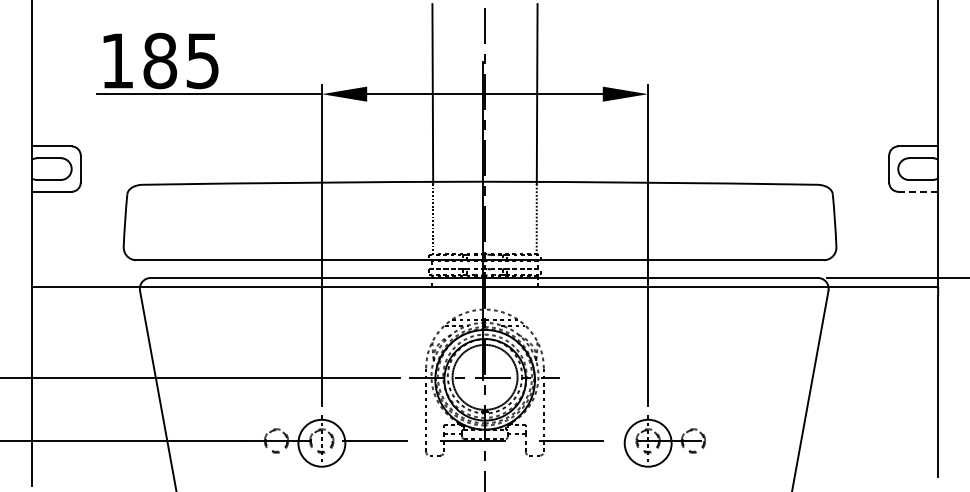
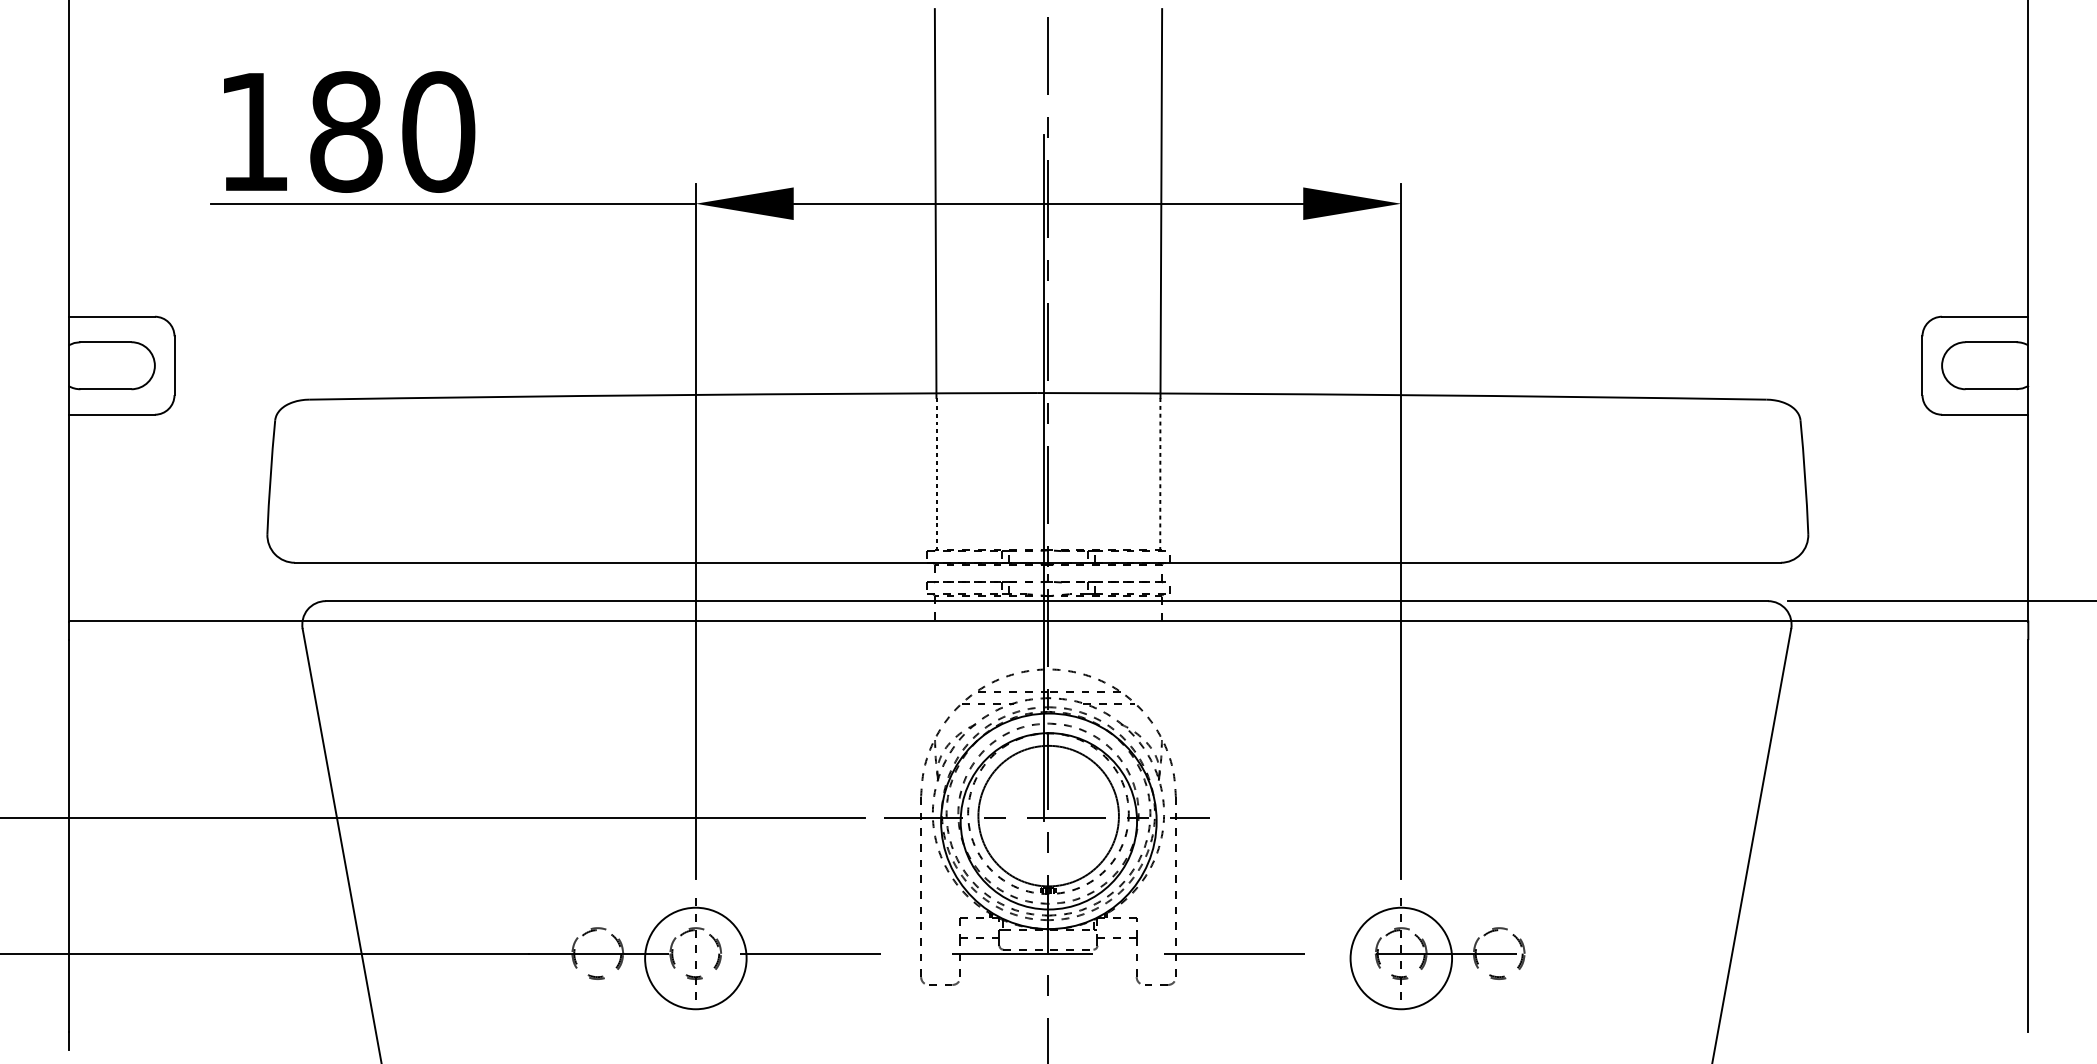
text: (202, 60) -> (437, 130), 185 -> 180
line: (918, 191) -> (1985, 414), dashed -> solid

